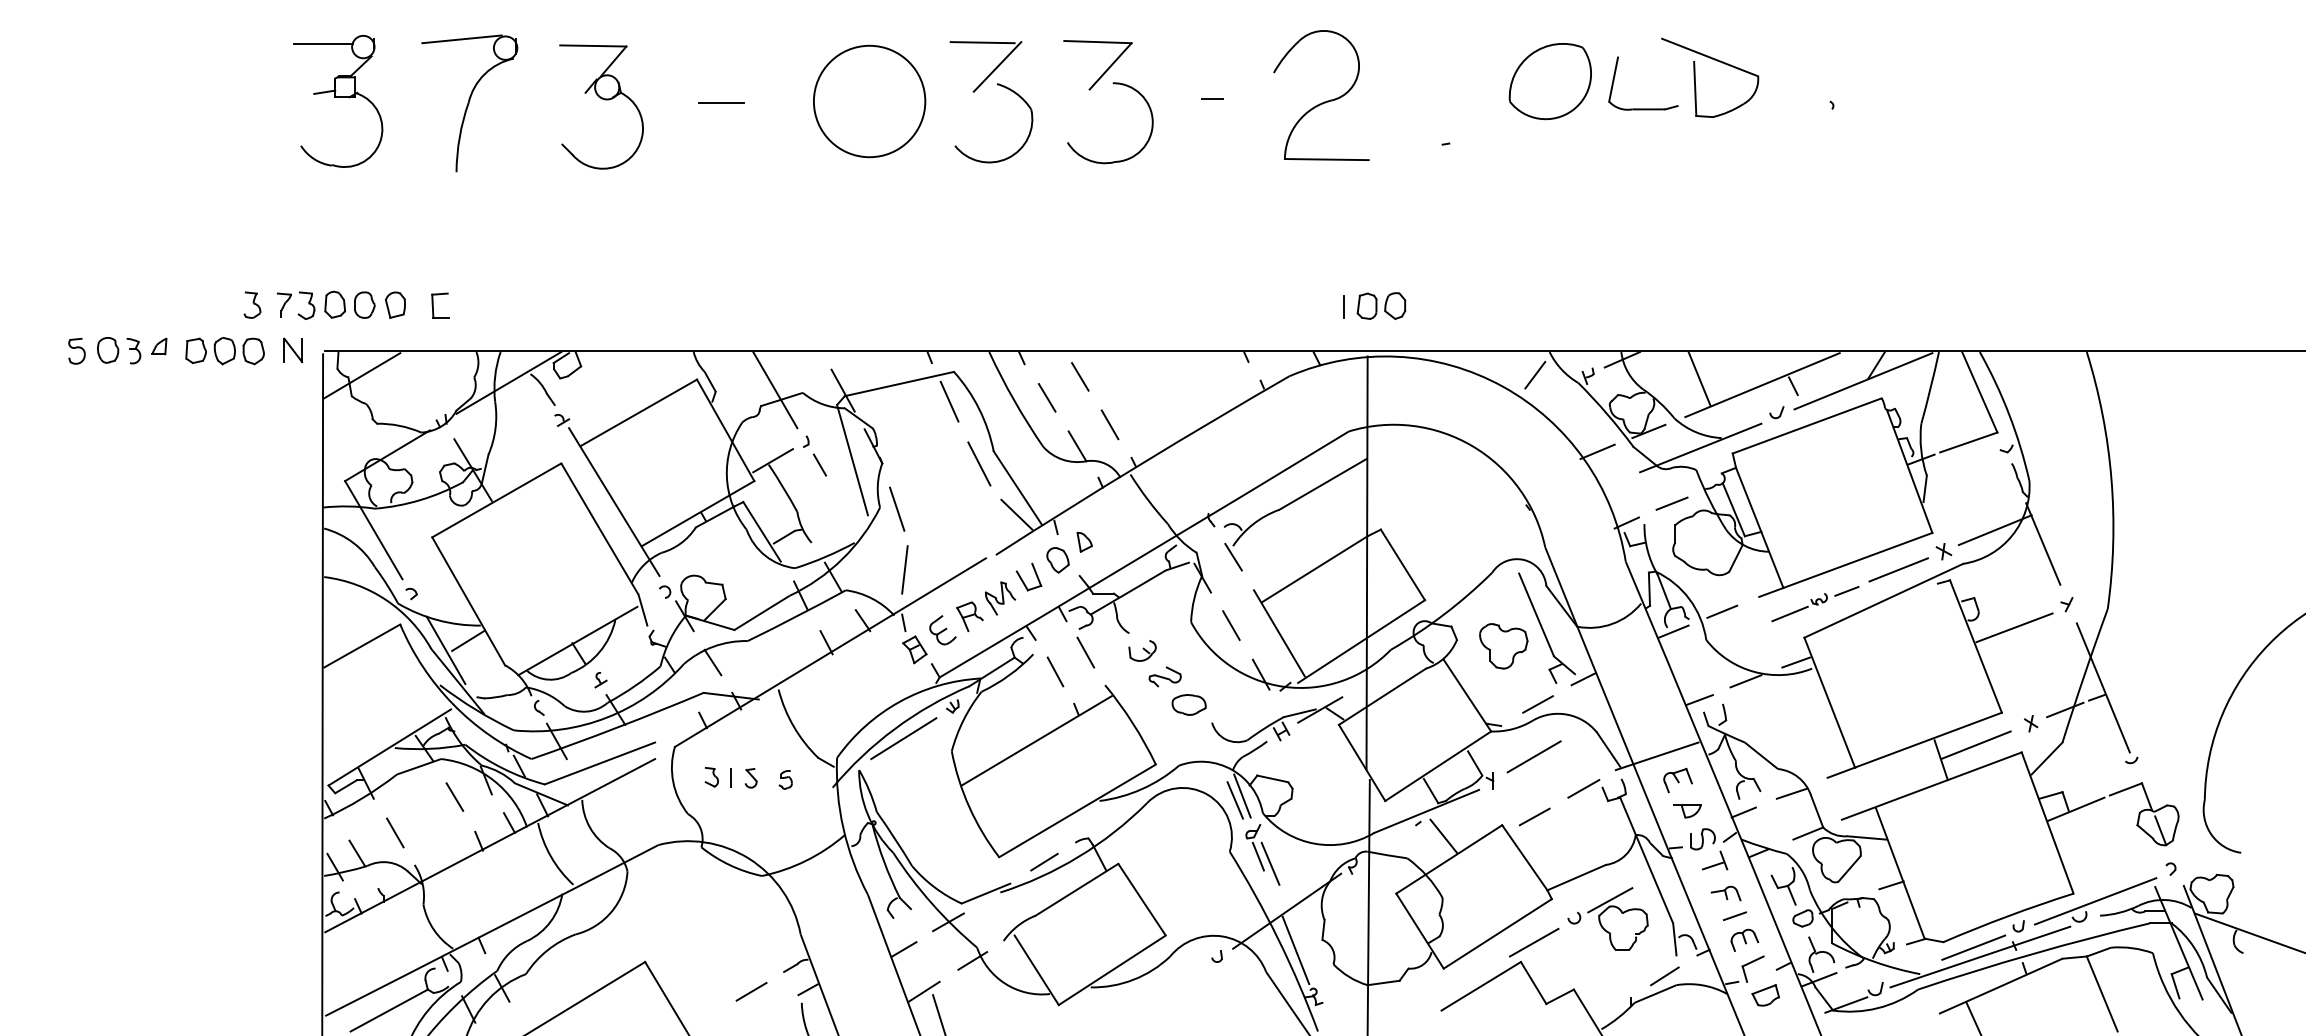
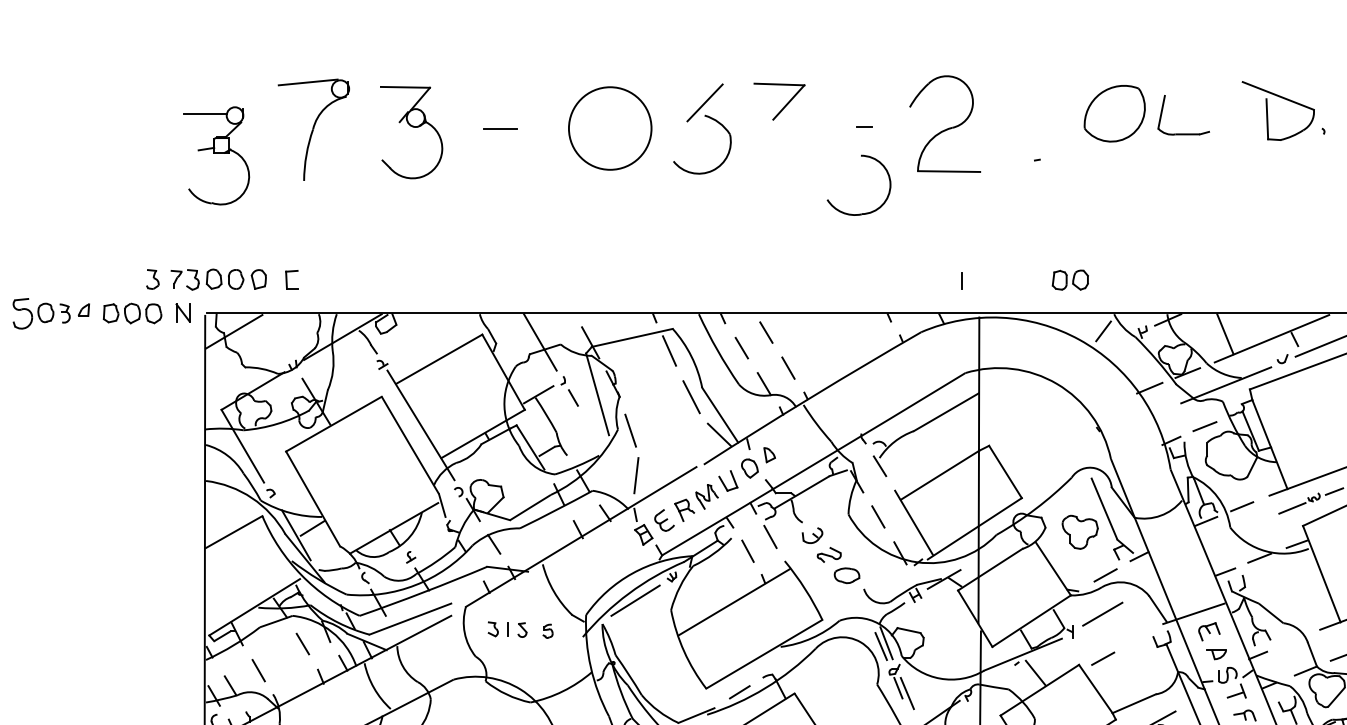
line: (982, 42) -> (693, 84), removed
part: (1695, 77) -> (1267, 110), moved
part: (338, 101) -> (216, 155), moved
part: (1117, 160) -> (864, 213), moved
part: (1381, 305) -> (1070, 279), moved
part: (76, 350) -> (22, 313), size x1.6
line: (1583, 788) -> (1139, 637), removed
line: (1791, 793) -> (1293, 641), removed

